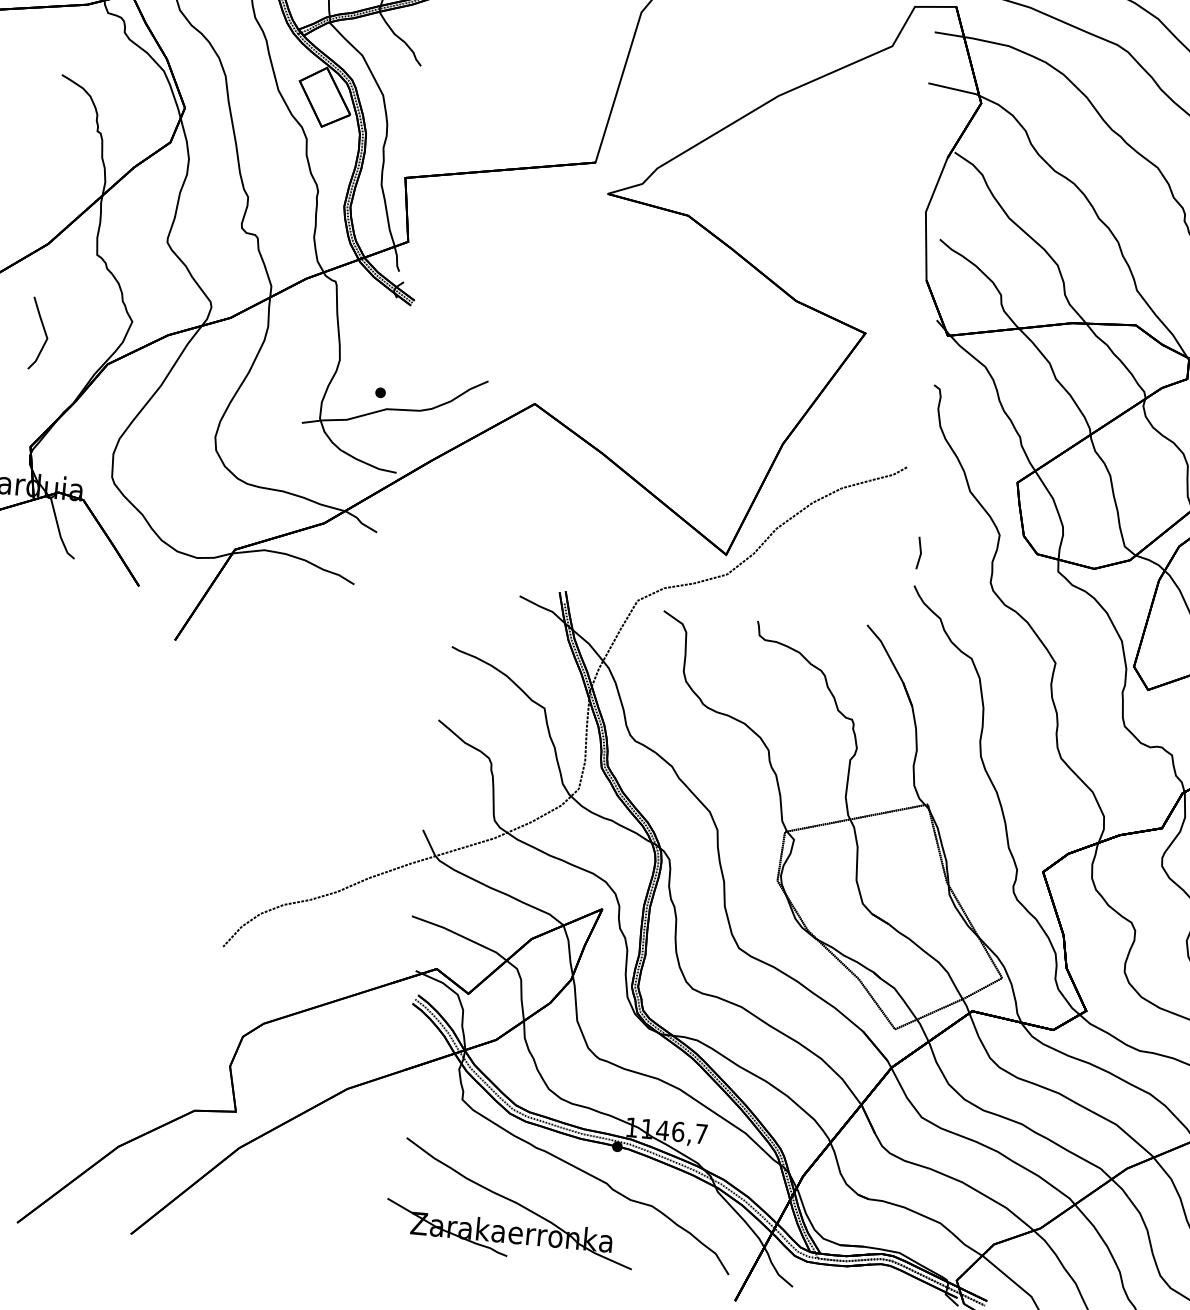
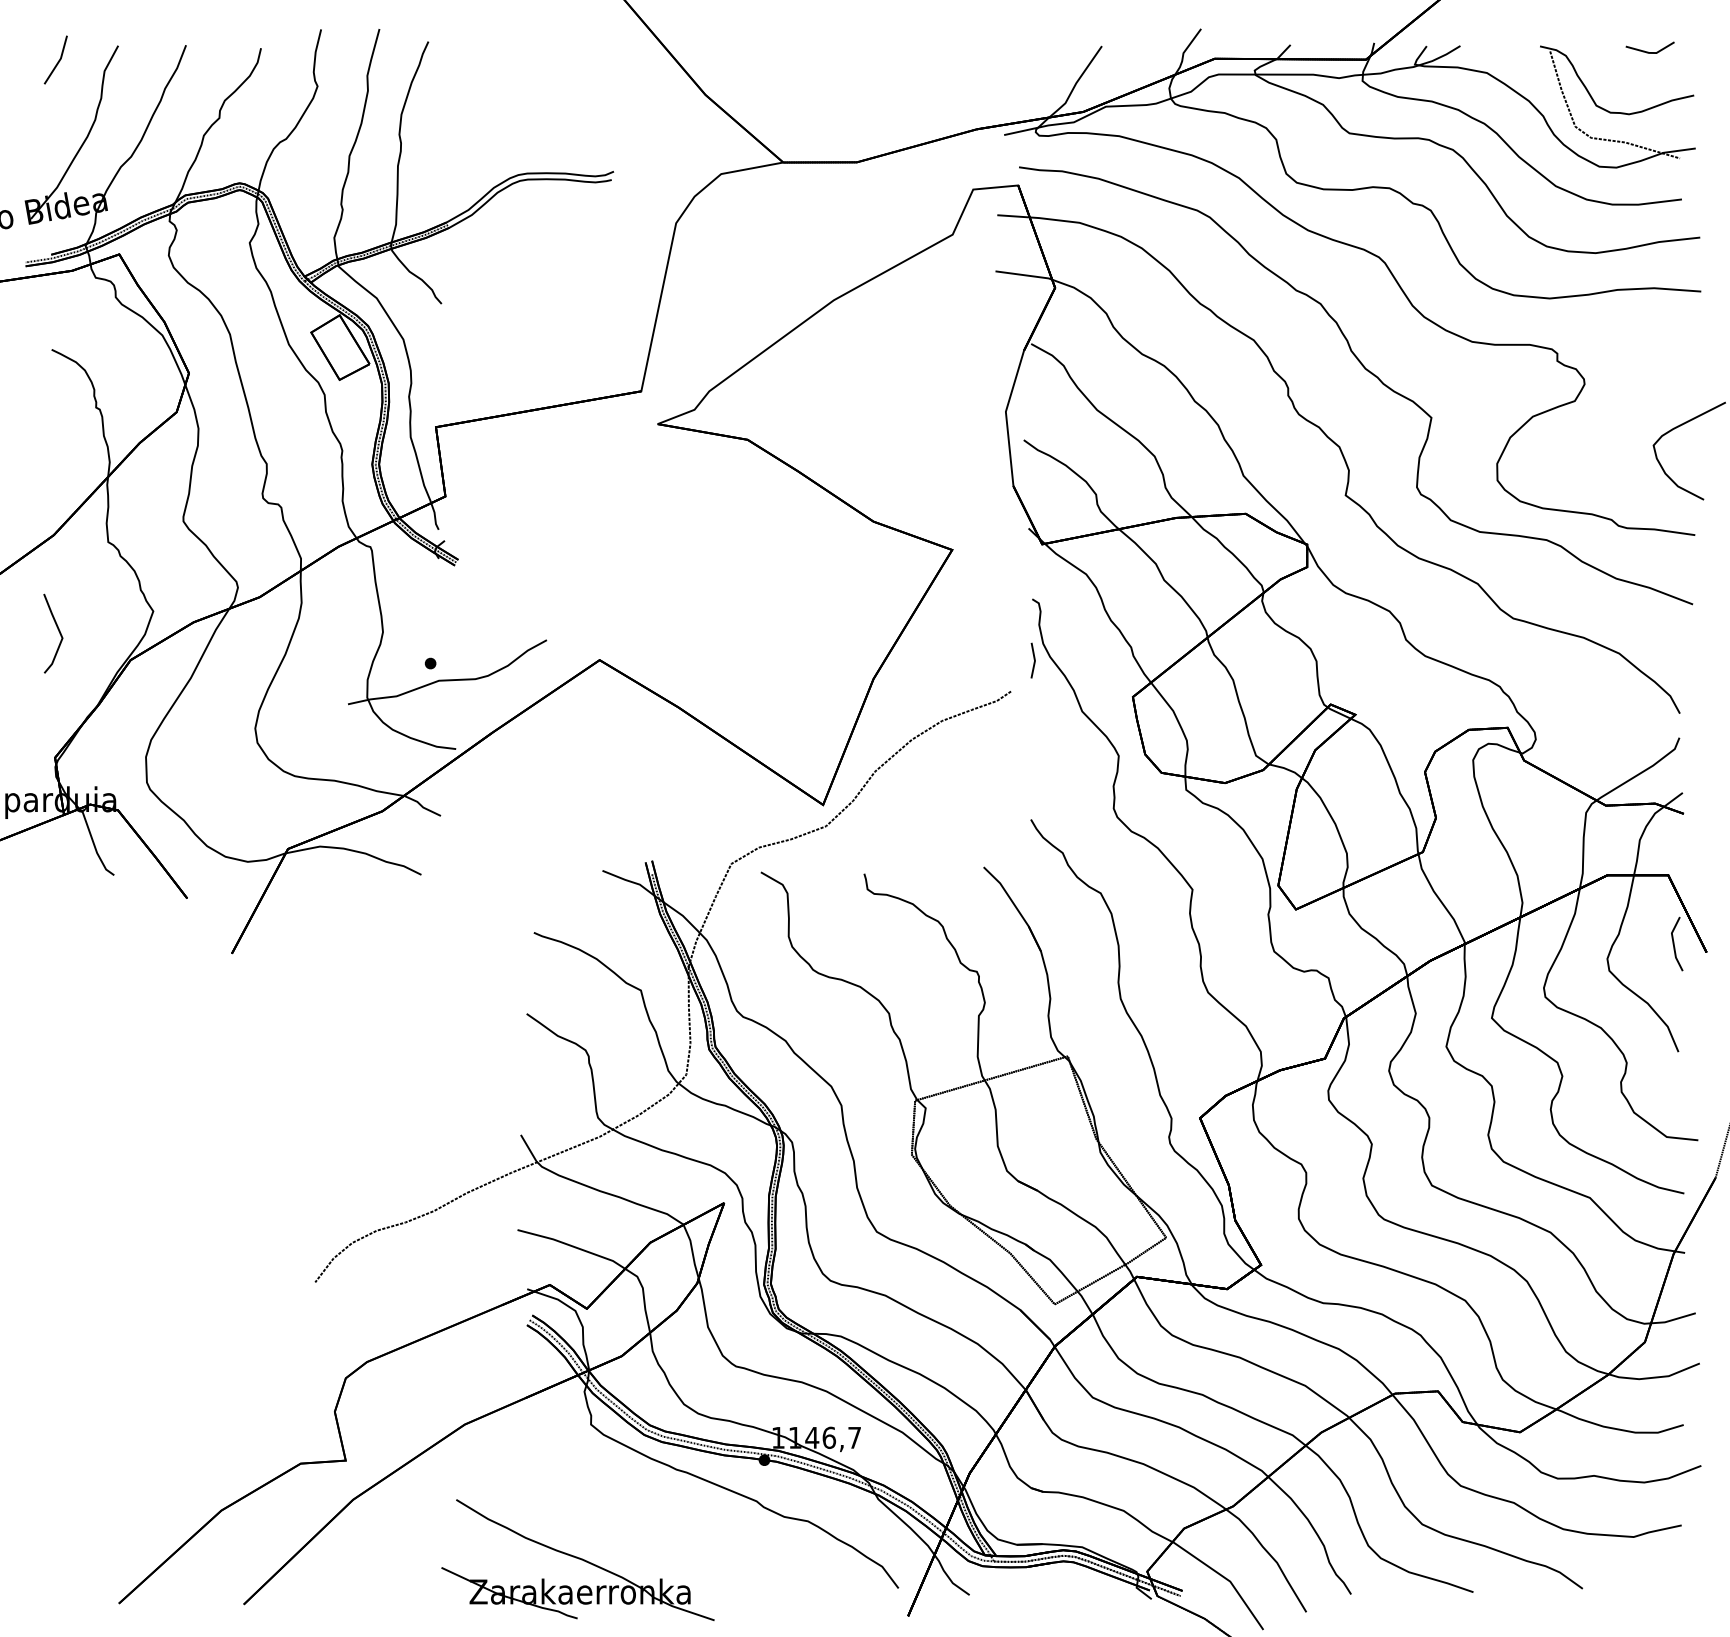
line: (919, 552) -> (1033, 659), moved
part: (512, 1202) -> (577, 1559), moved

